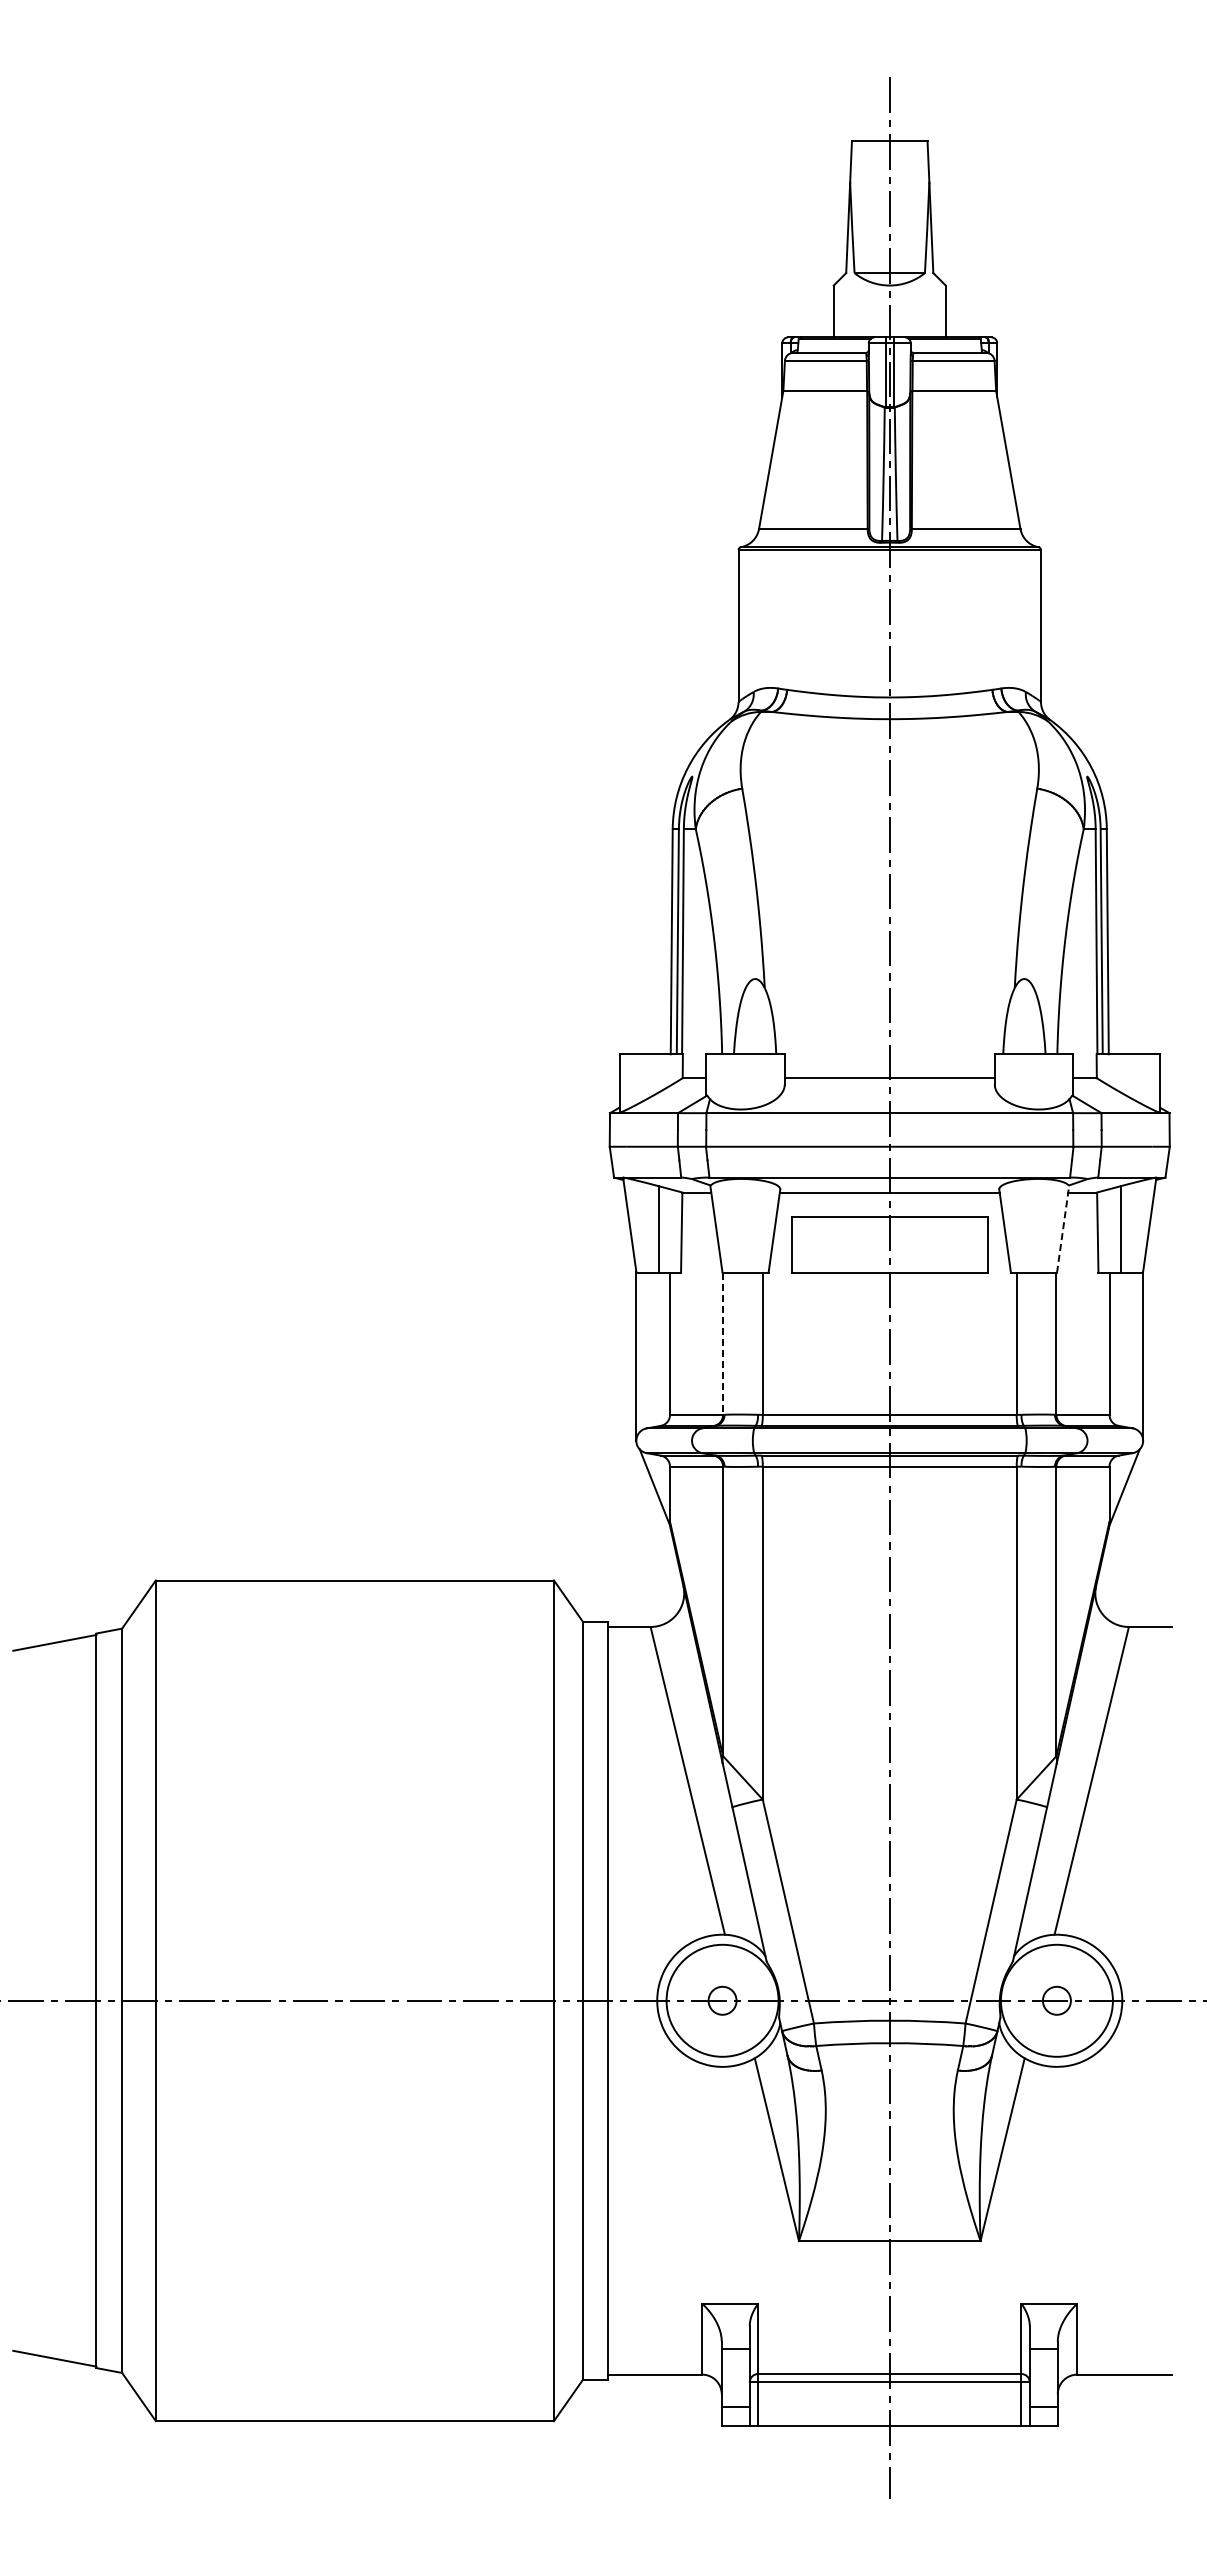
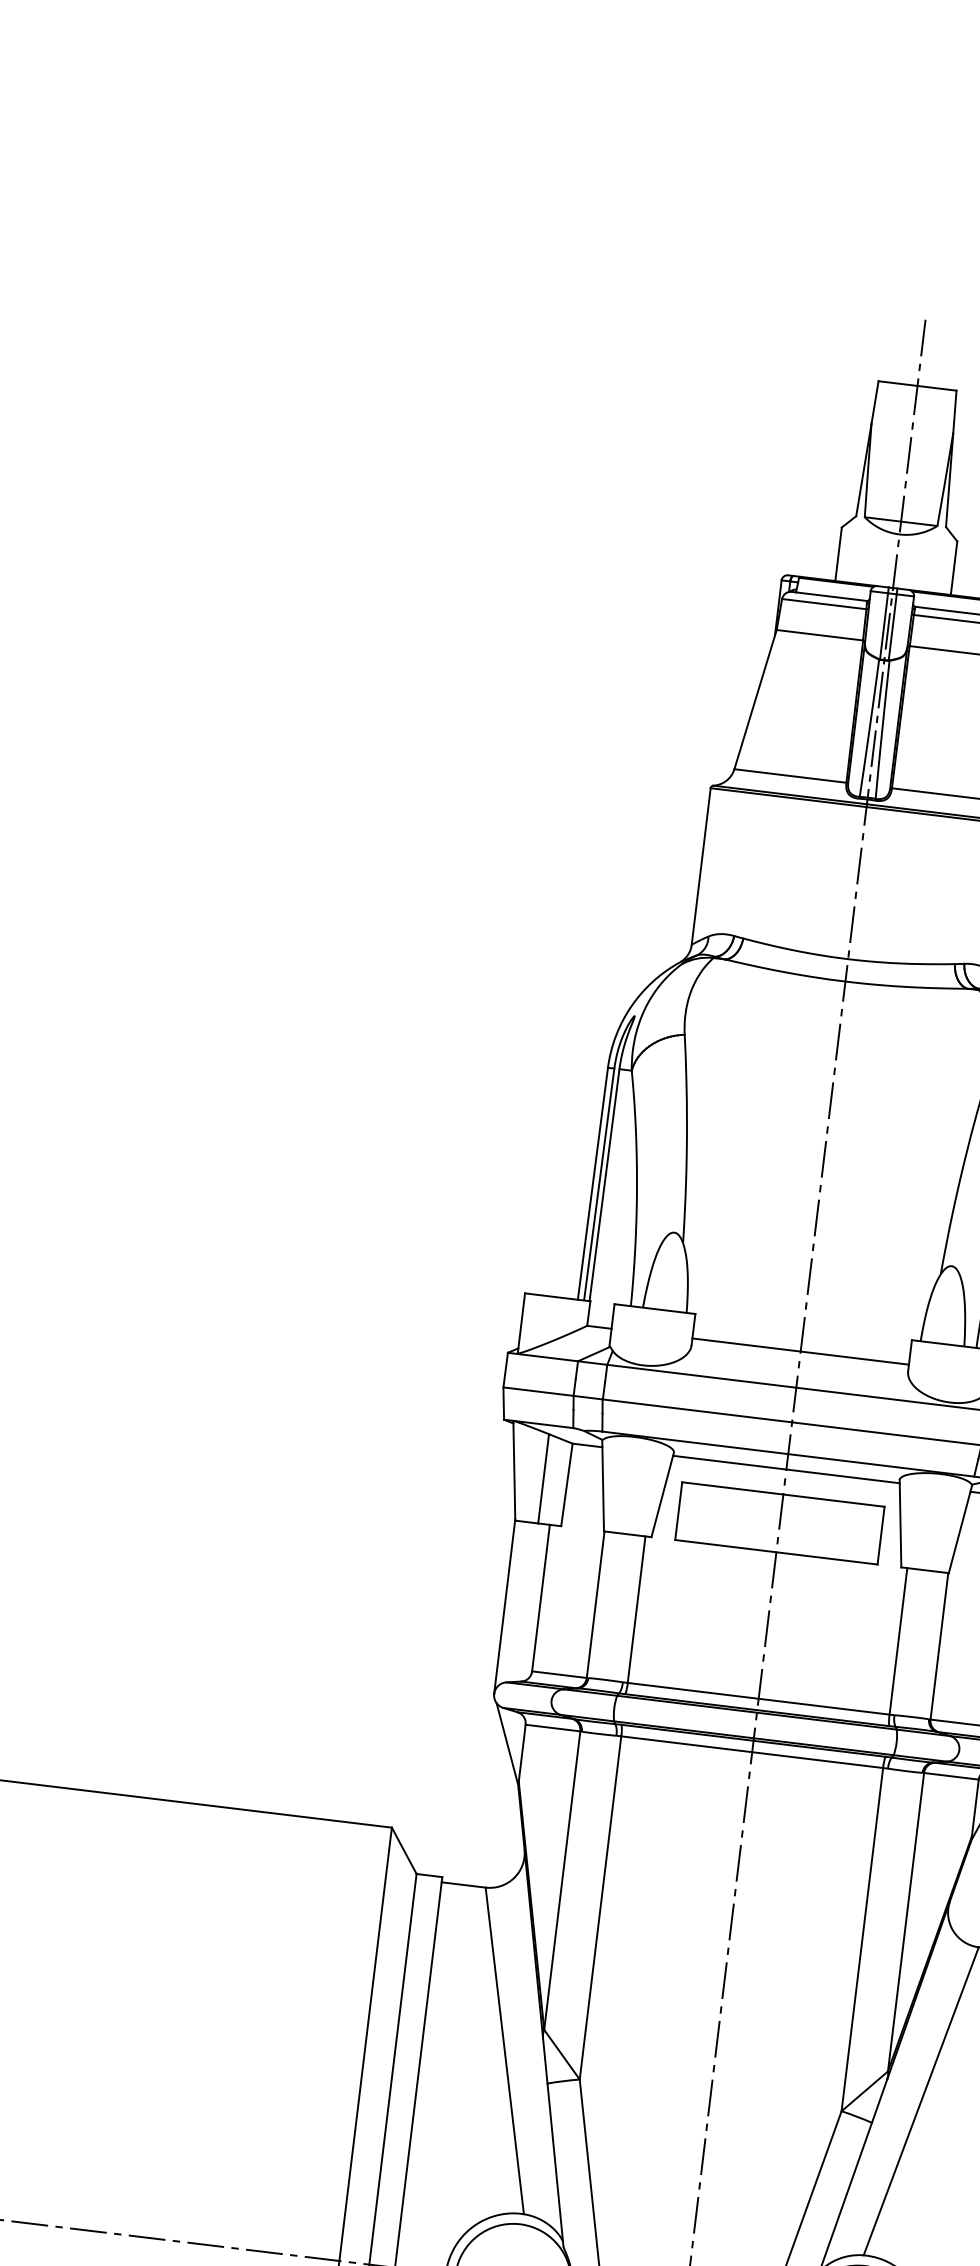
line: (1063, 1229) -> (960, 1529), dashed -> solid
line: (723, 1344) -> (596, 1605), dashed -> solid

